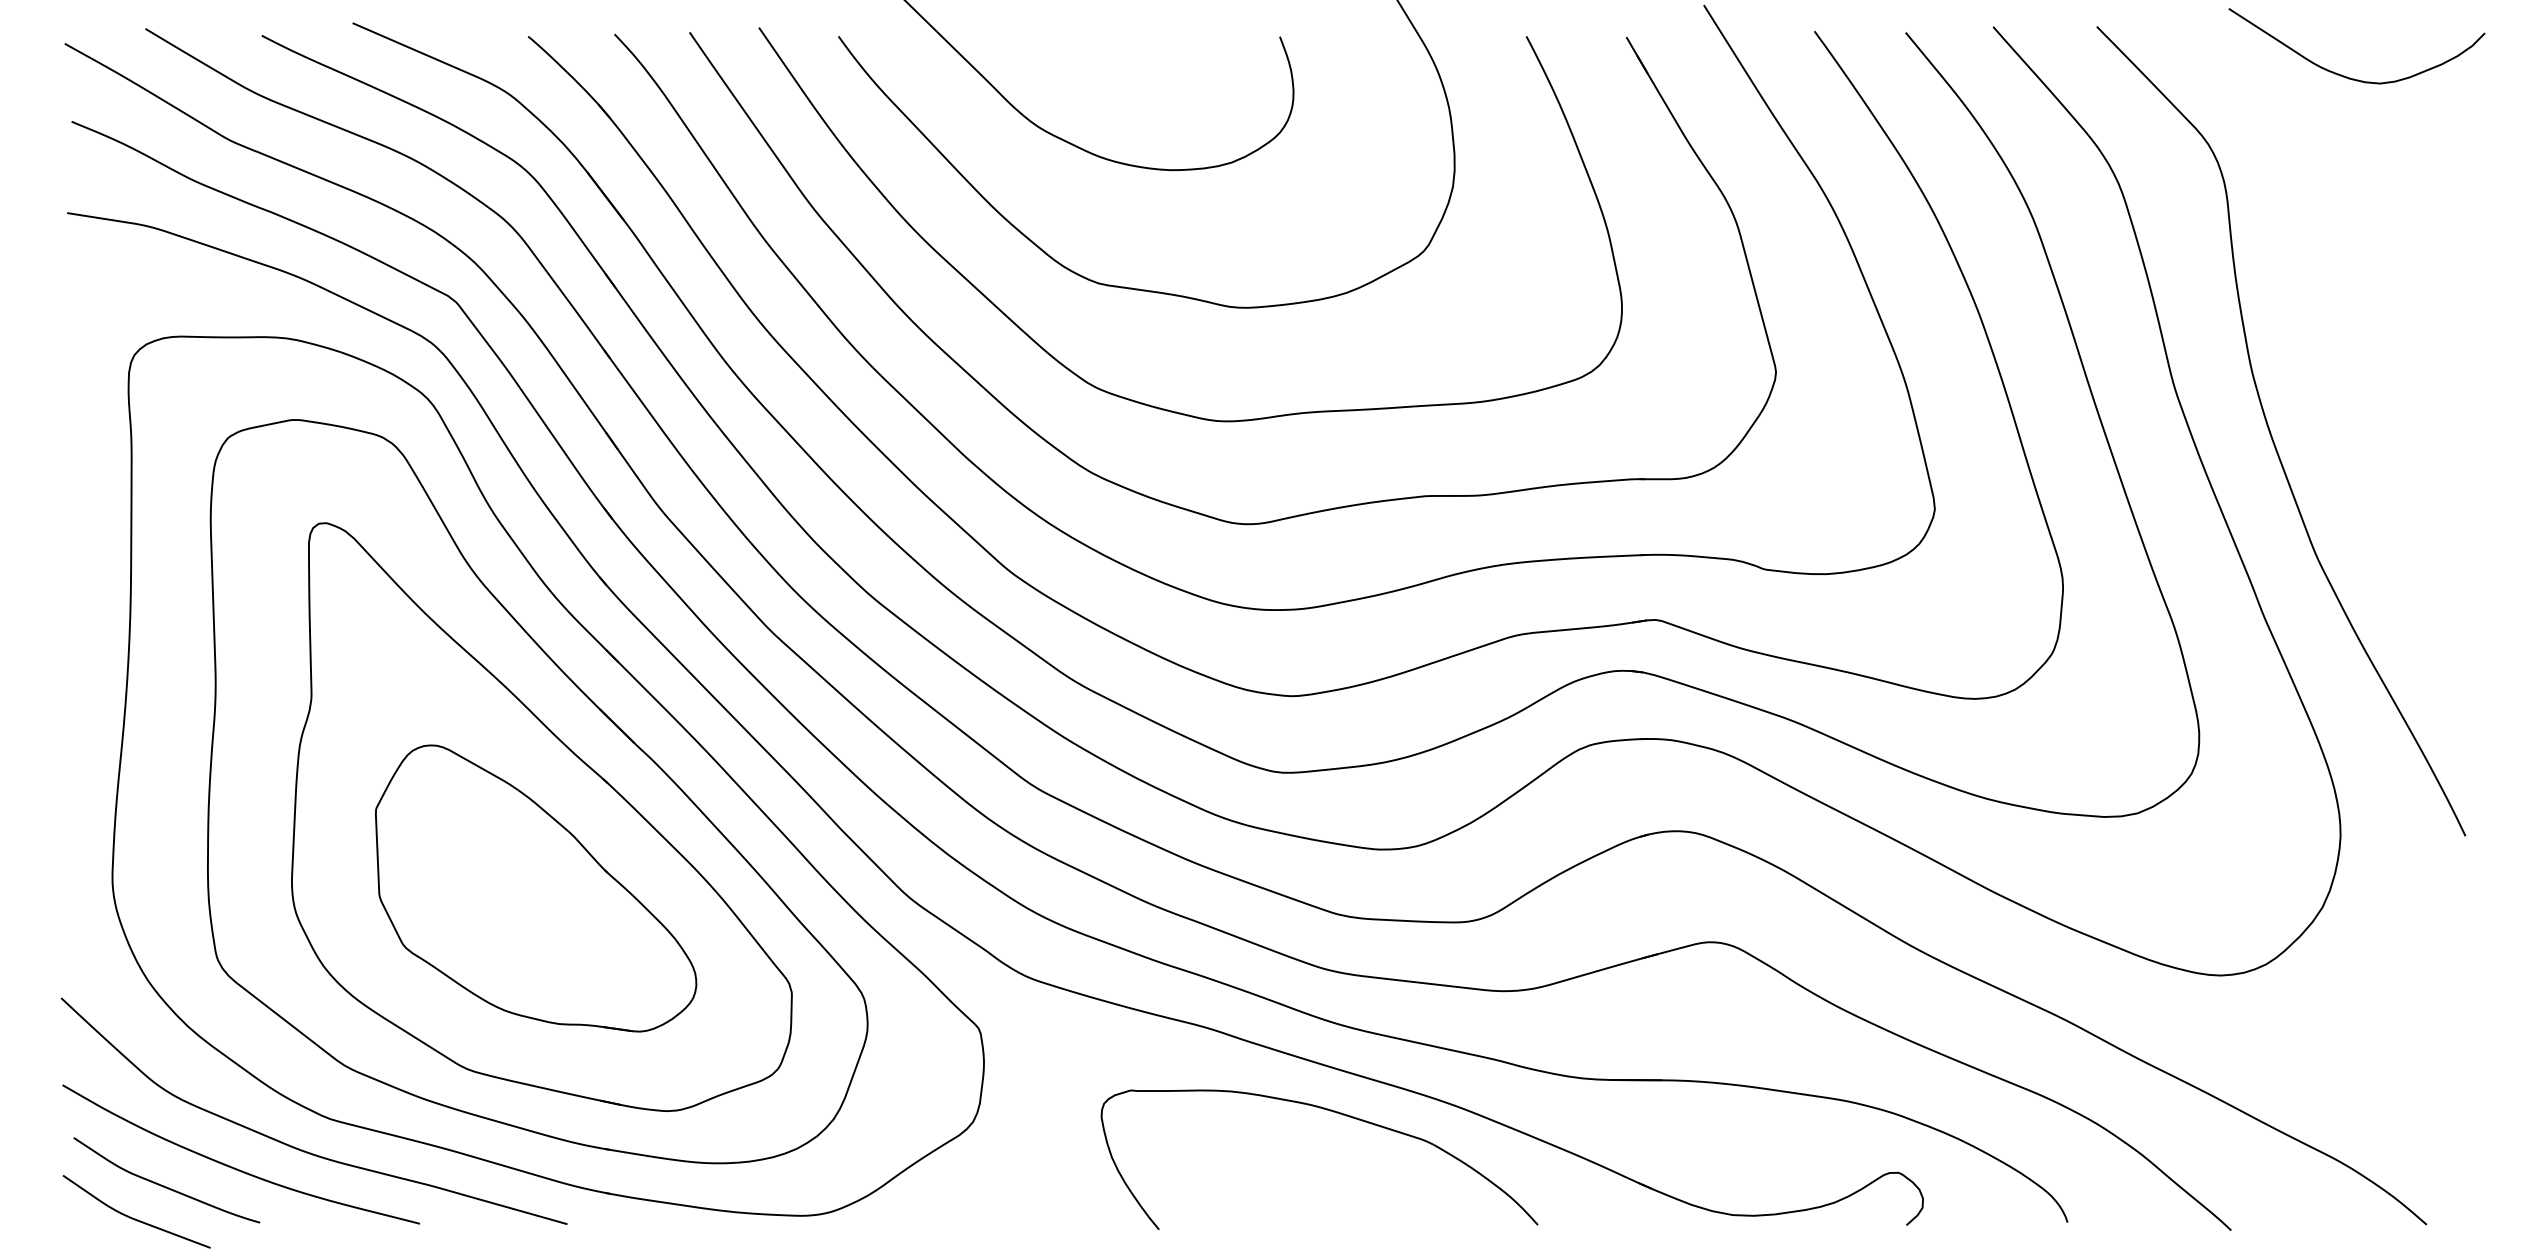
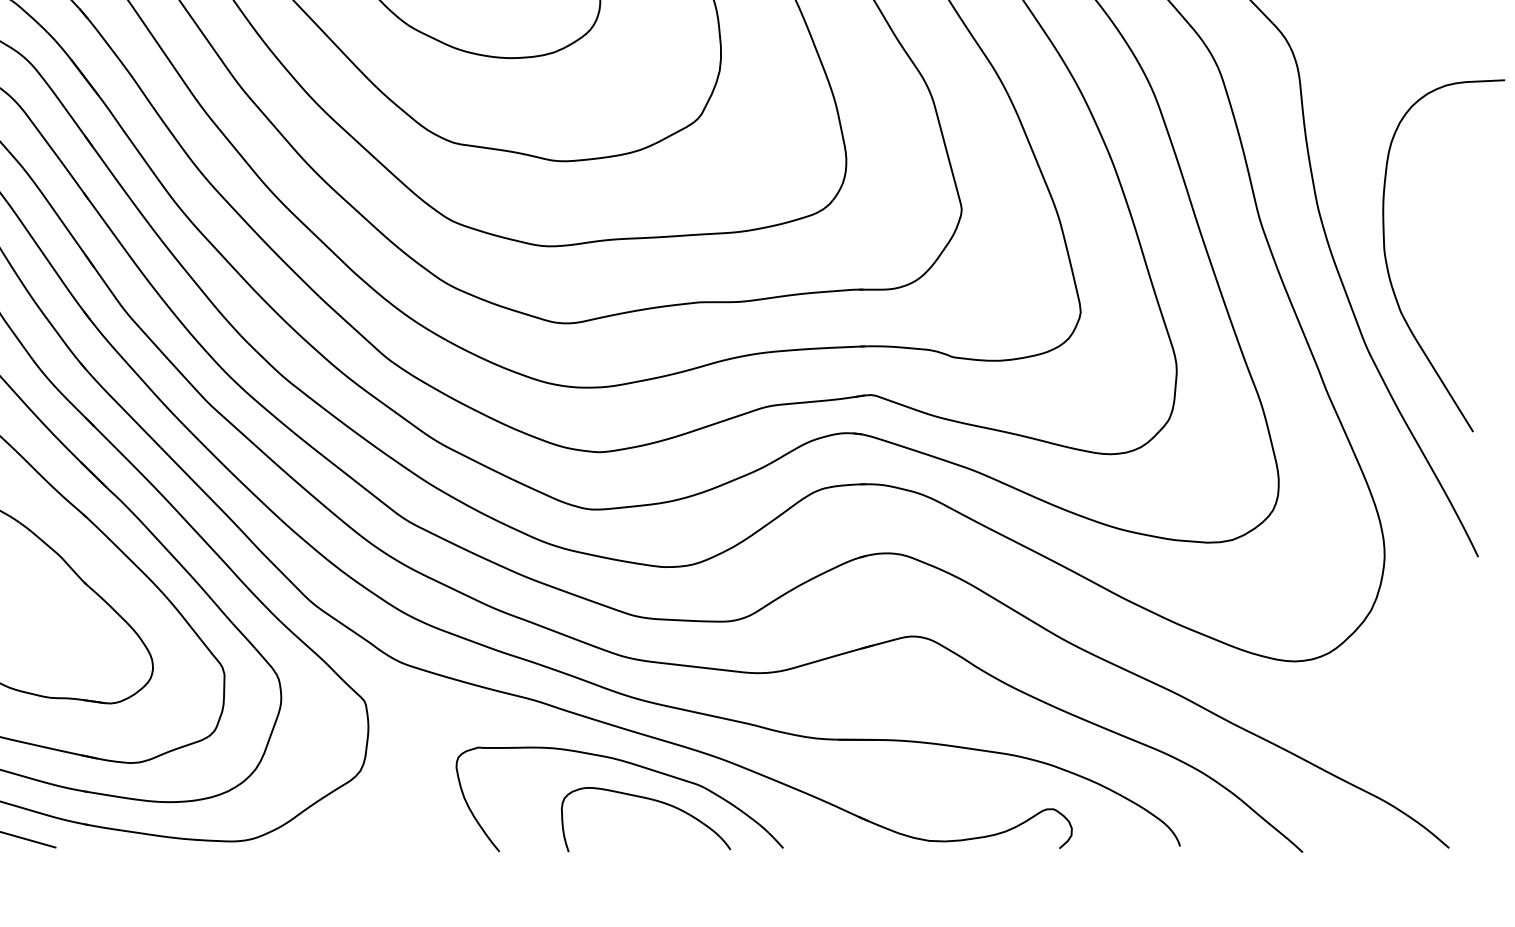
curve: (2345, 450) -> (1388, 268), added
curve: (1360, 1160) -> (650, 800), added

